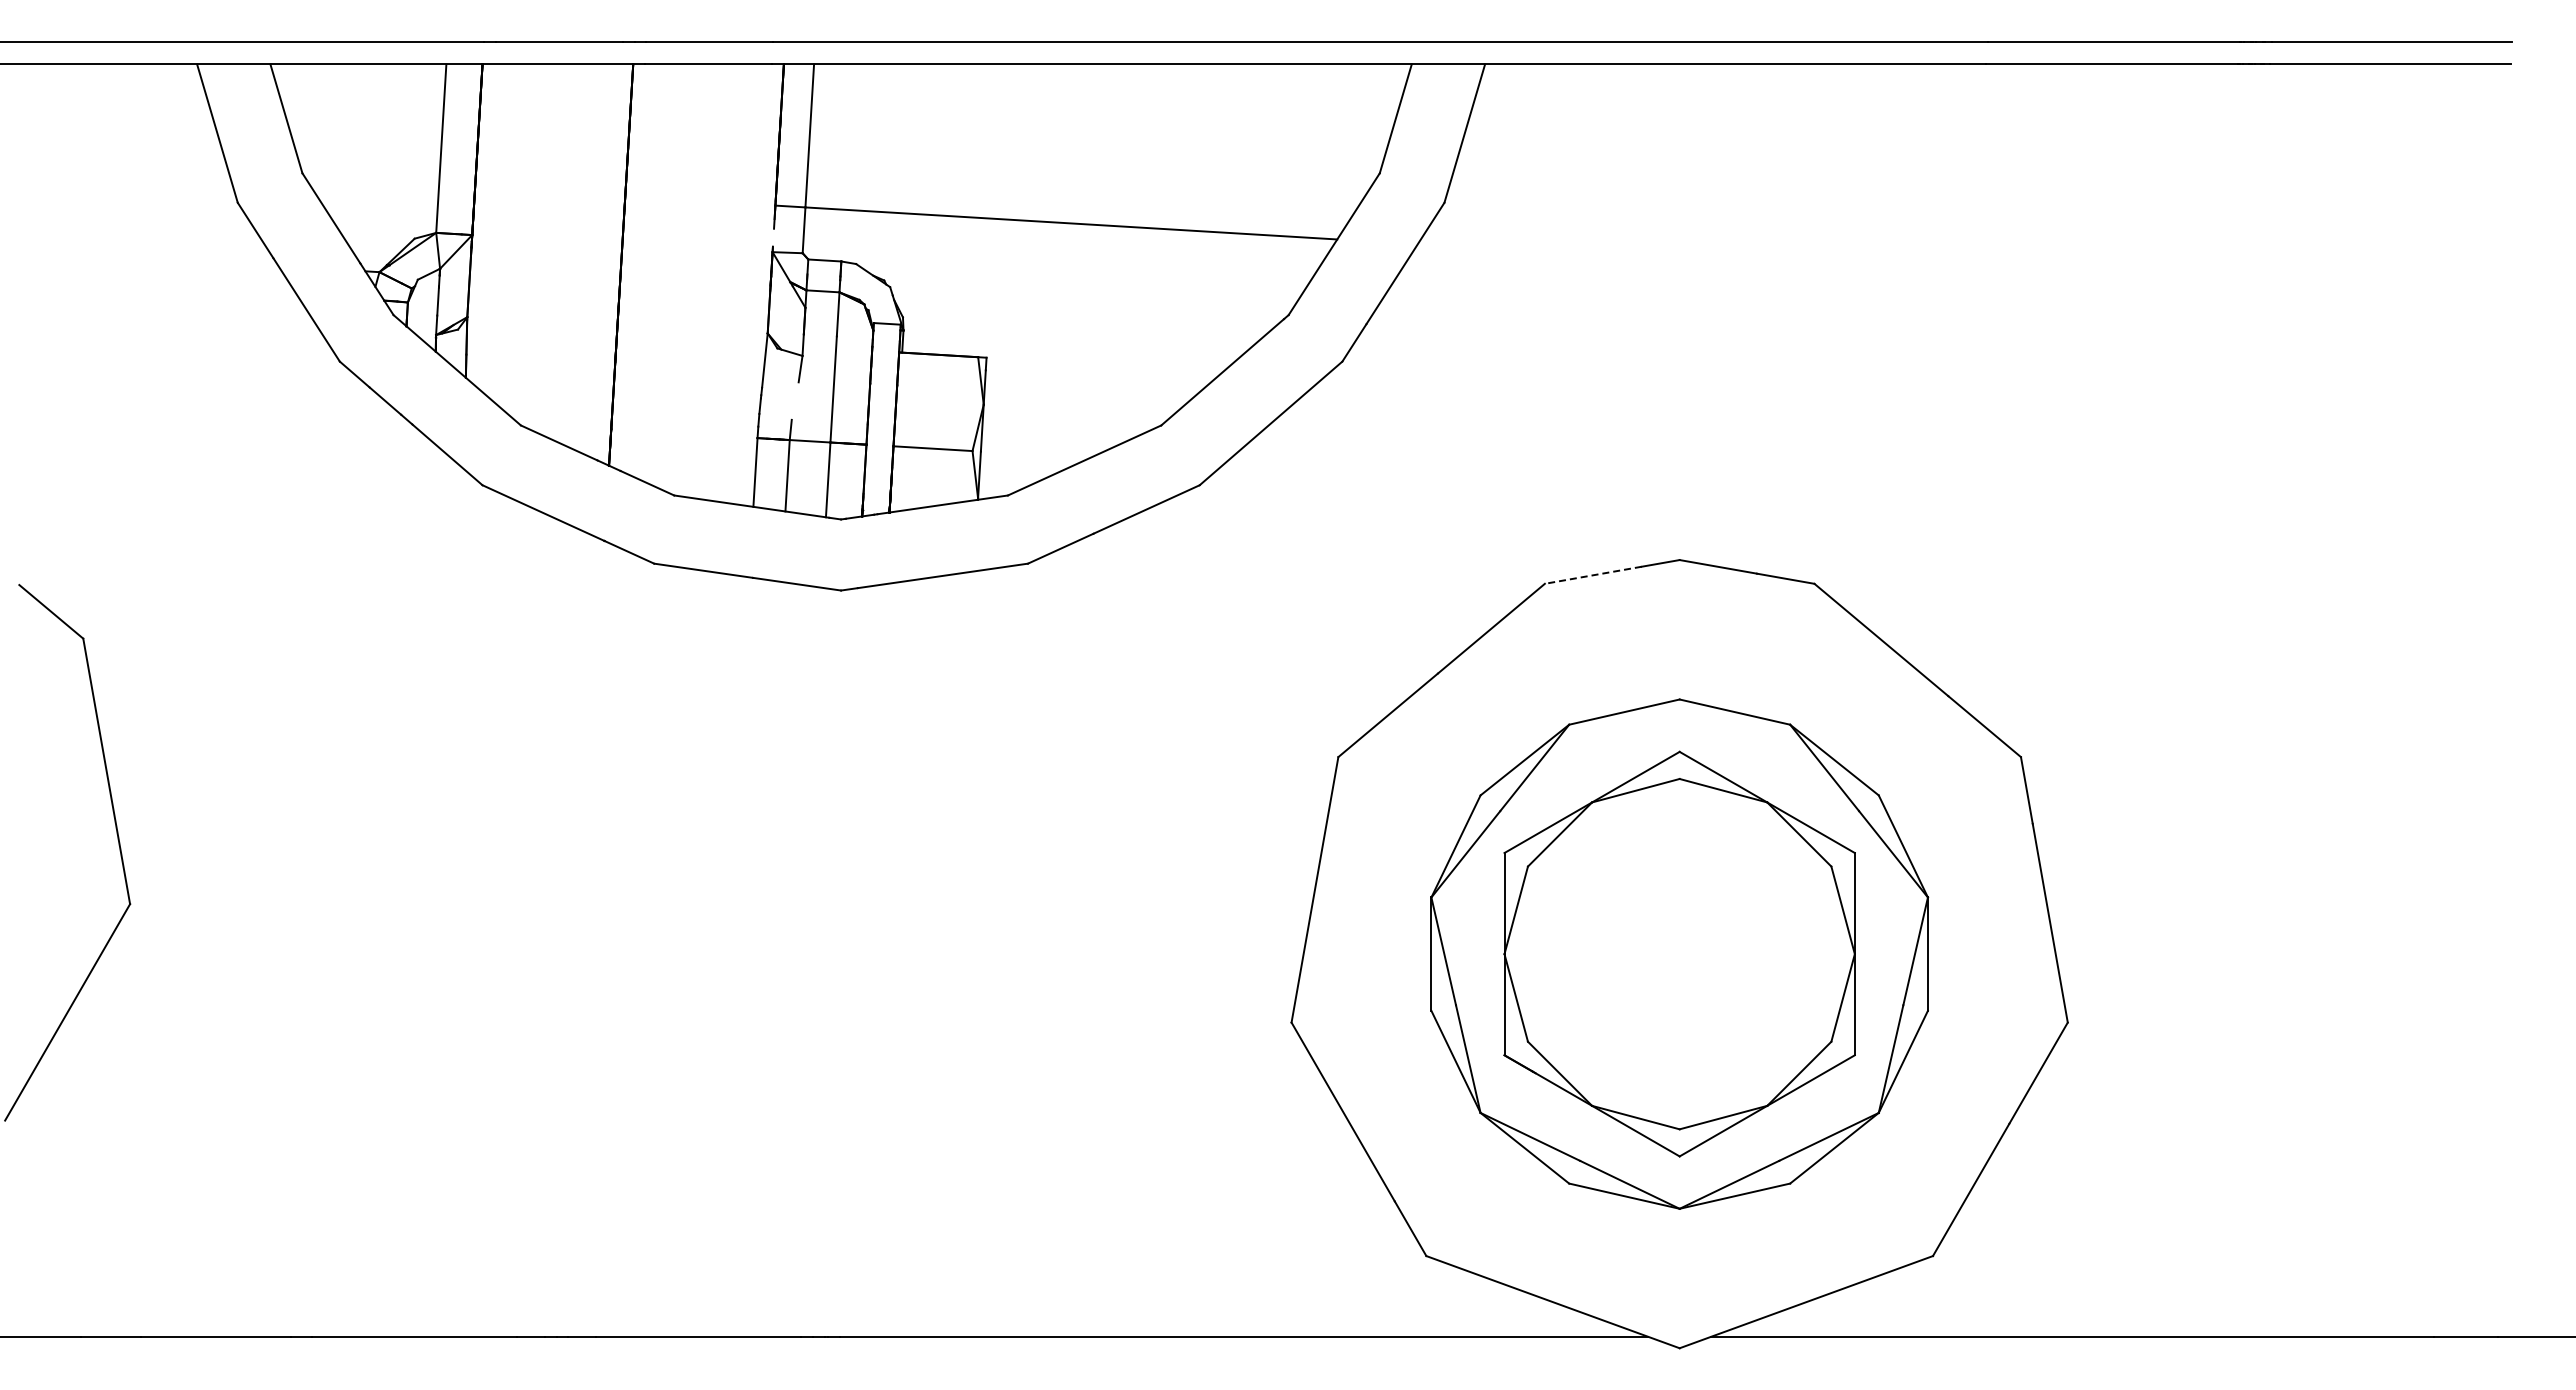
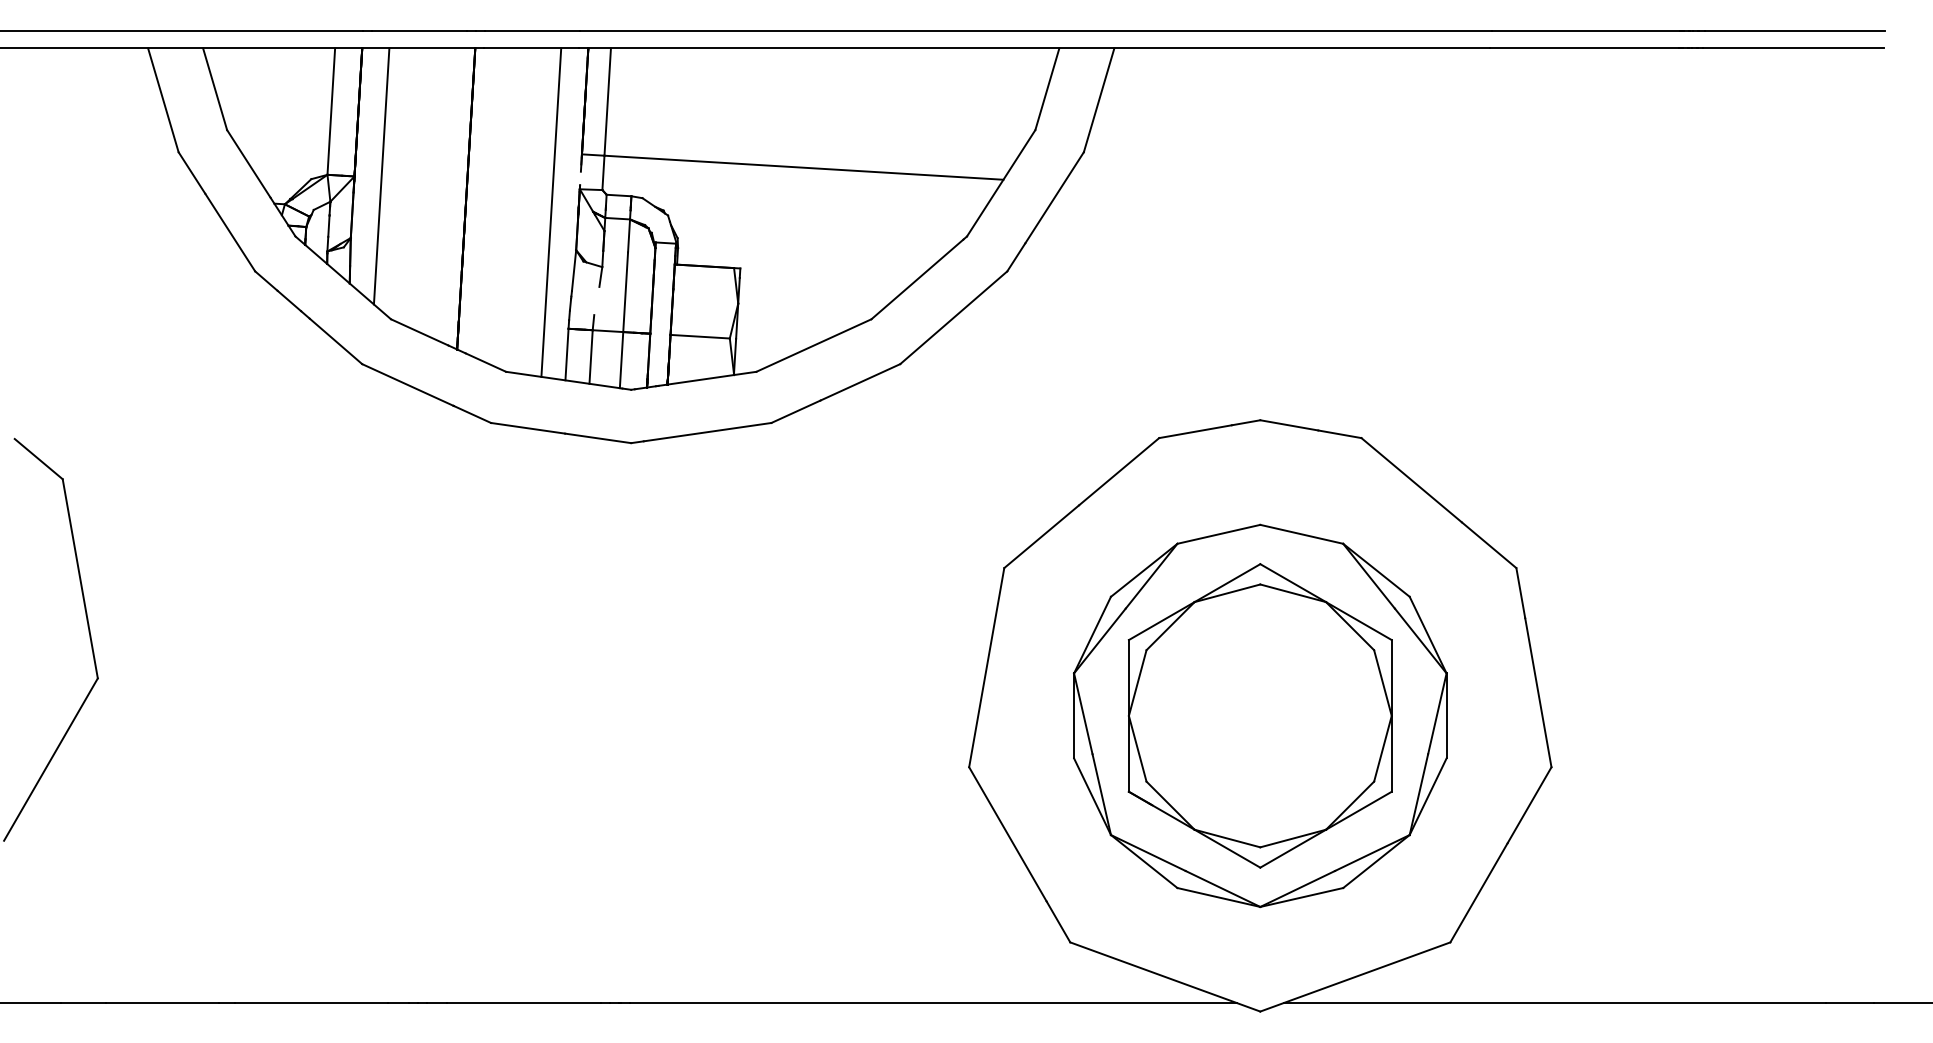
line: (508, 234) -> (381, 176), added
line: (734, 283) -> (551, 212), added
line: (1592, 575) -> (1194, 431), dashed -> solid

